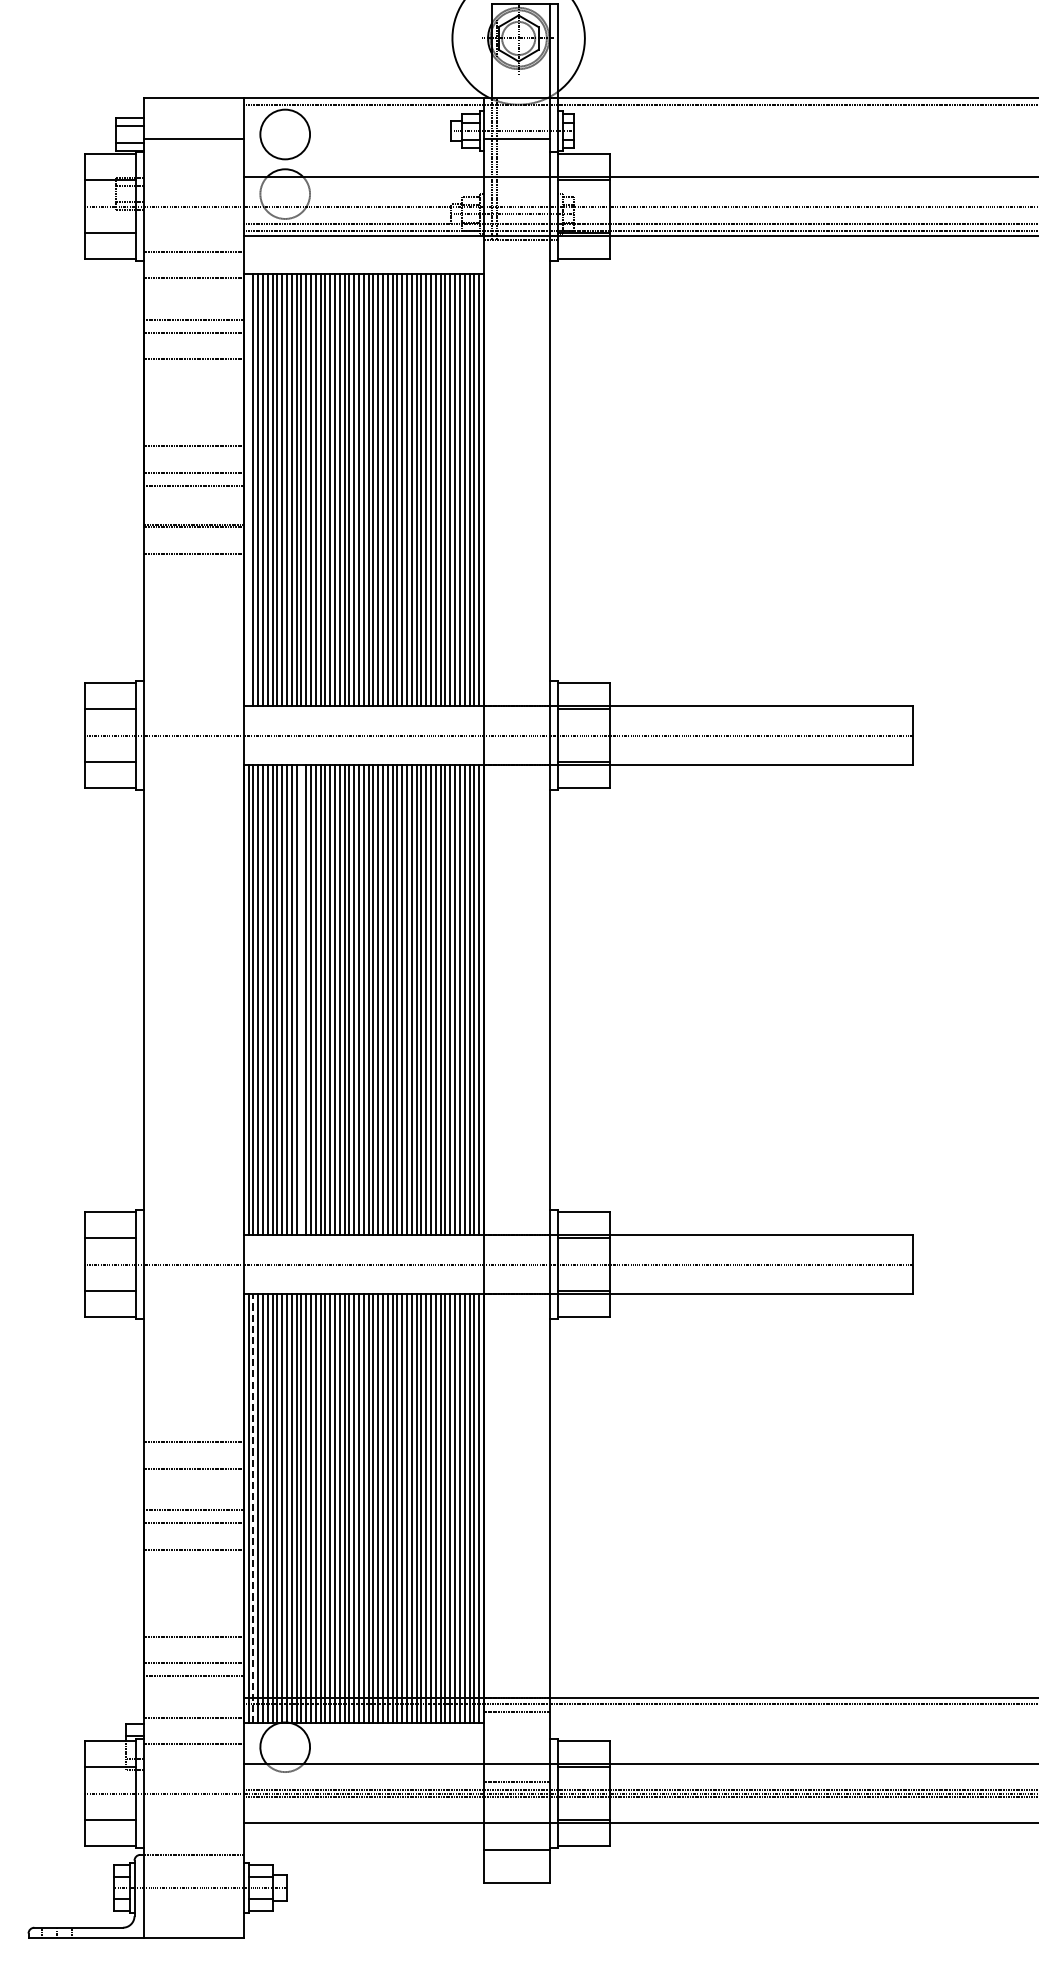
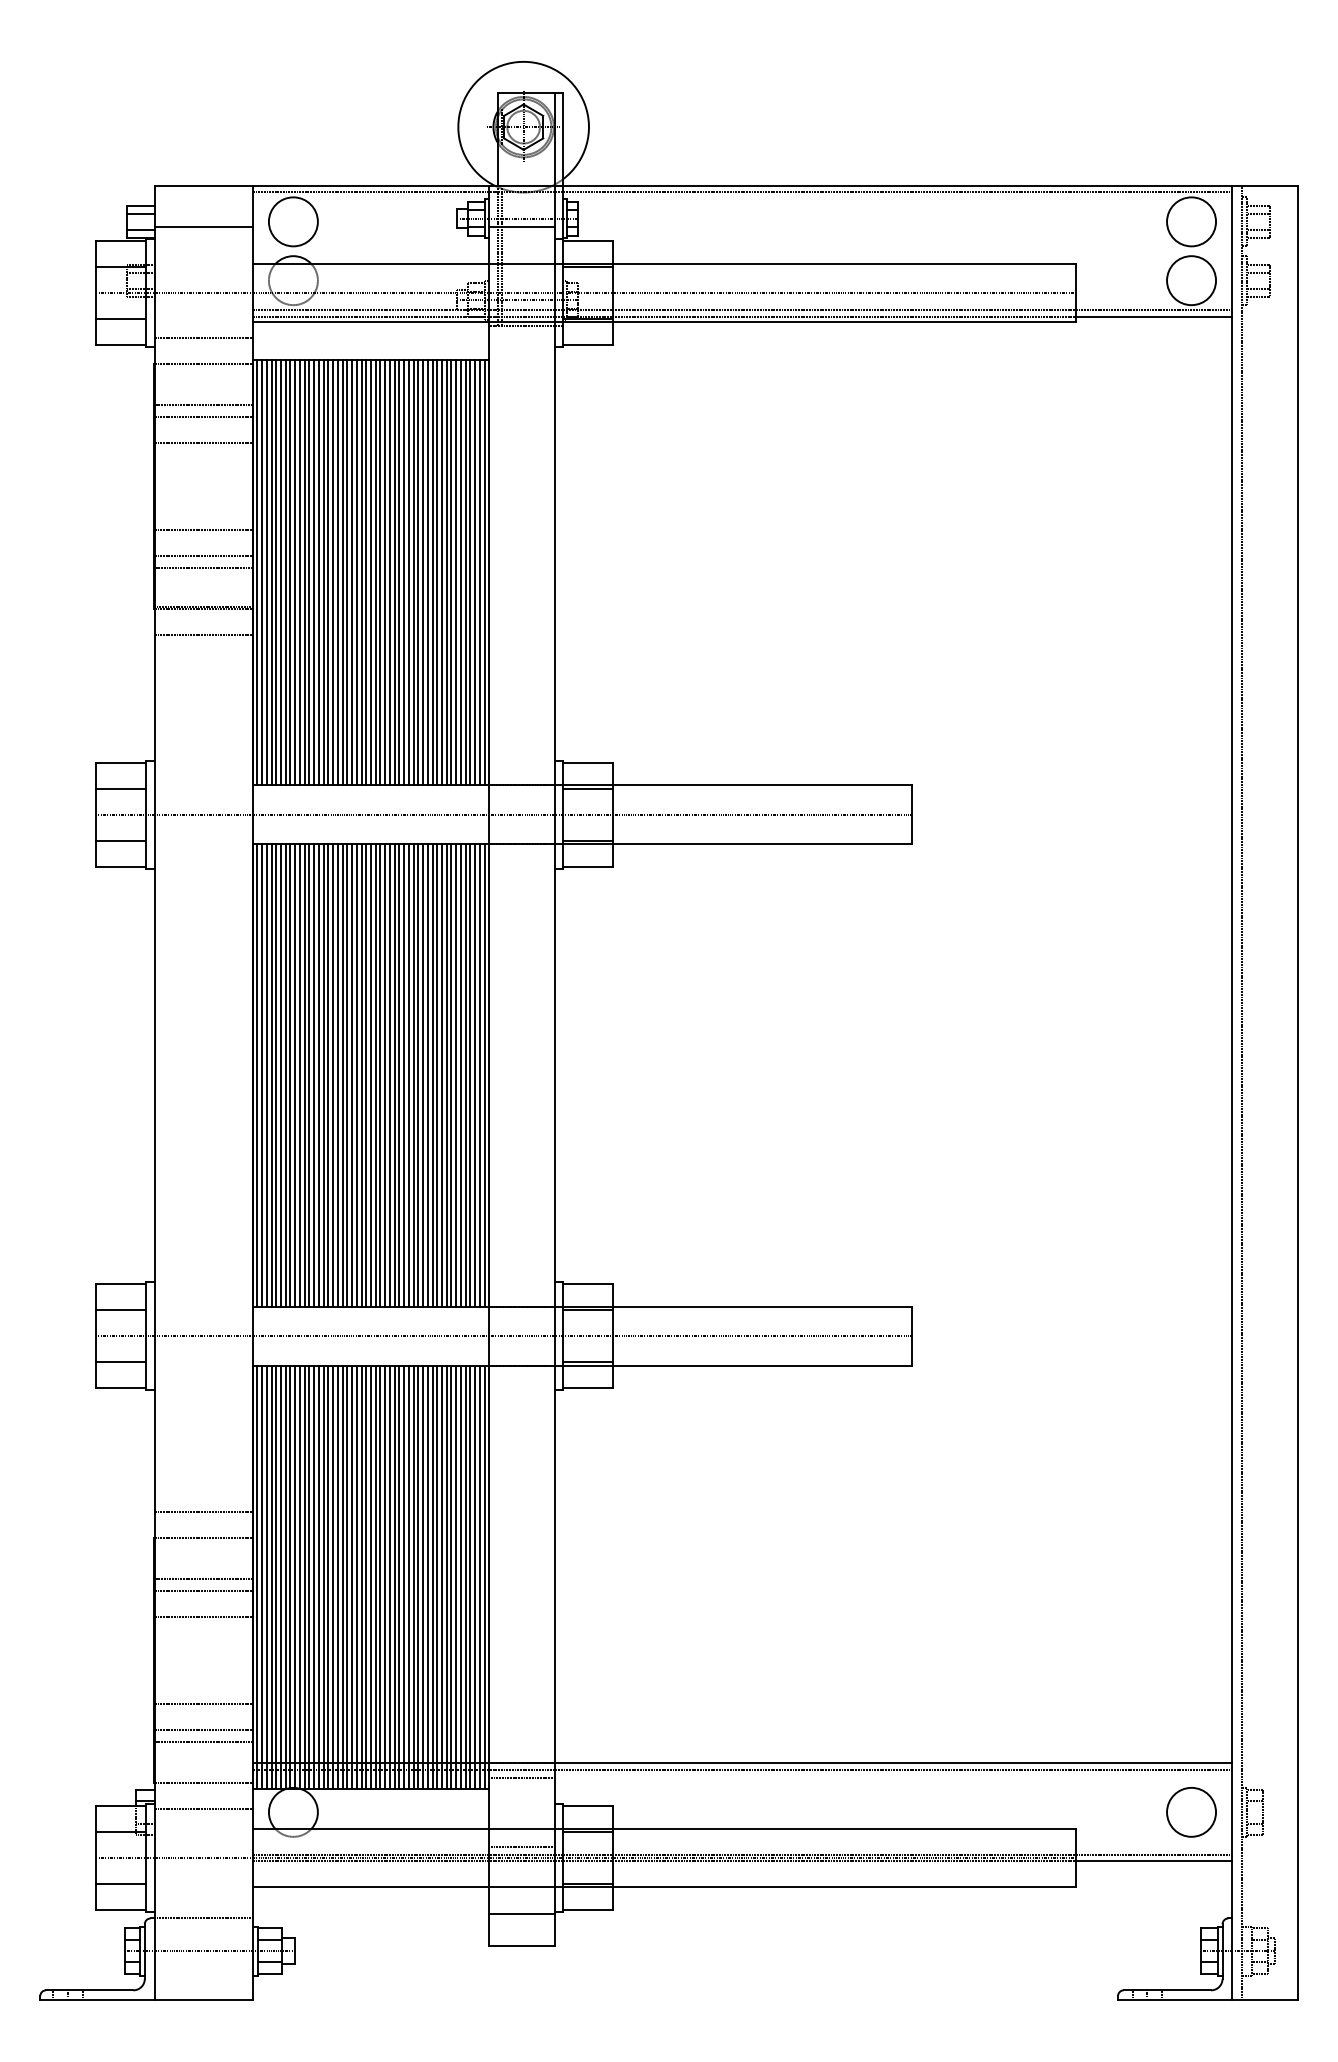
line: (248, 490) -> (257, 572), added
line: (301, 1000) -> (309, 1075), added
line: (253, 1508) -> (262, 1576), dashed -> solid

